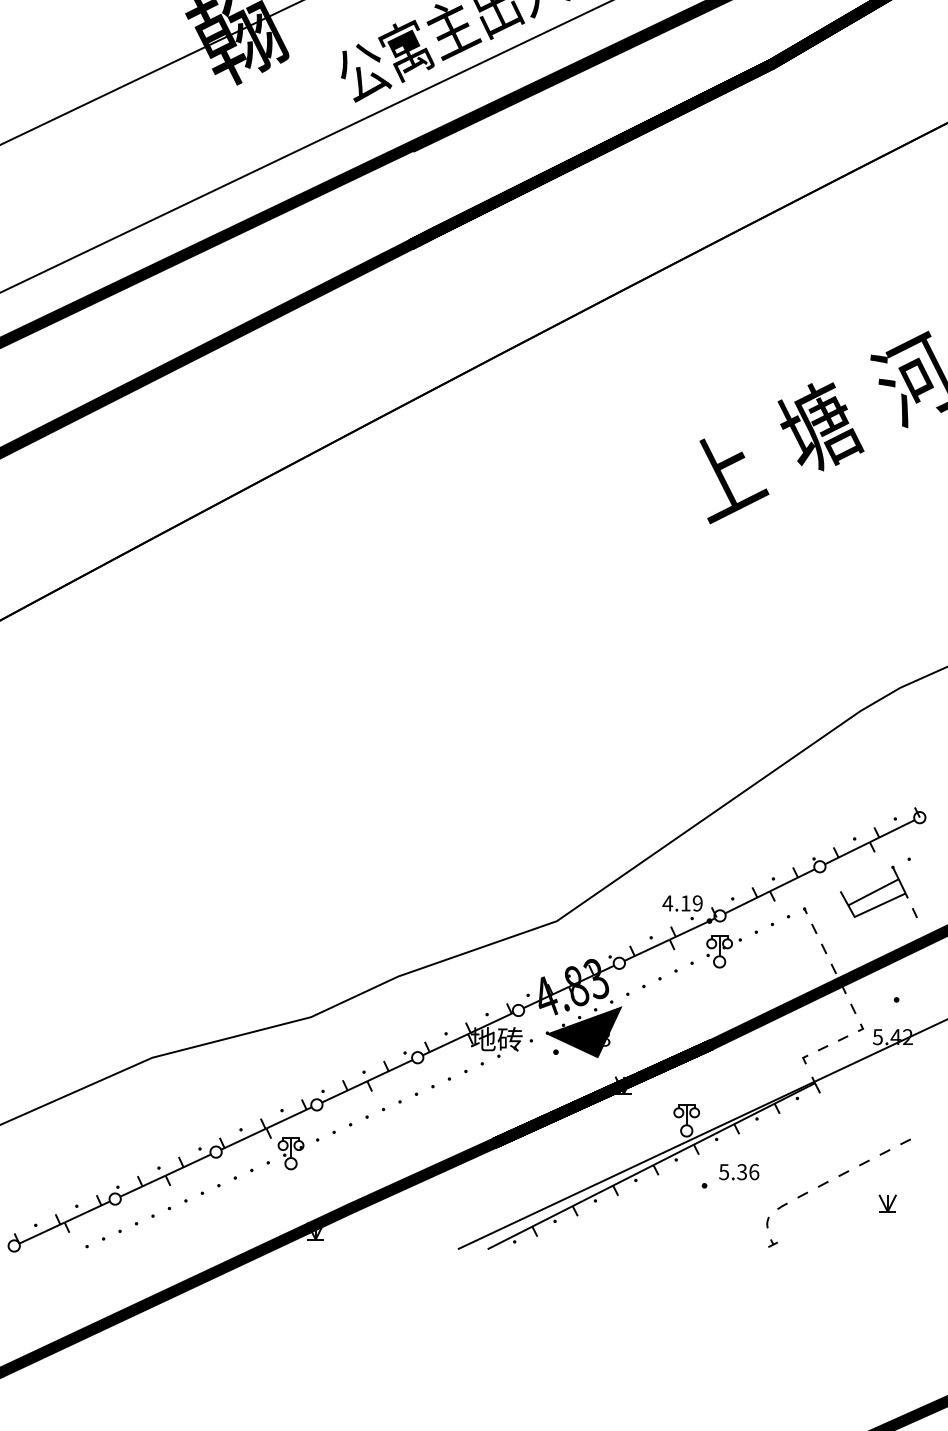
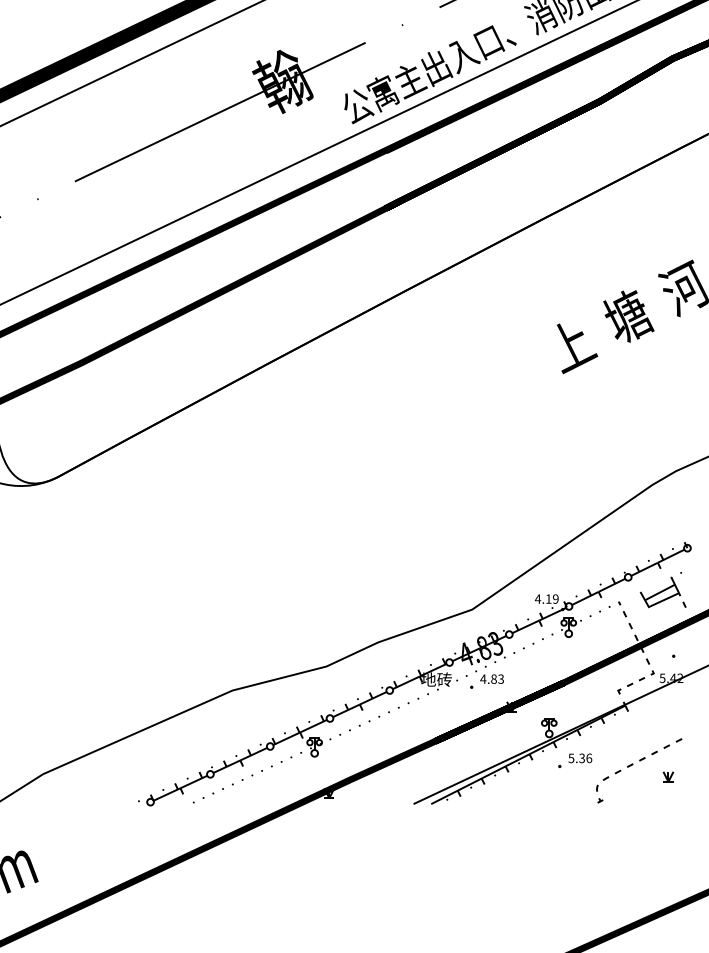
fill: (584, 1030) -> (488, 674), removed

